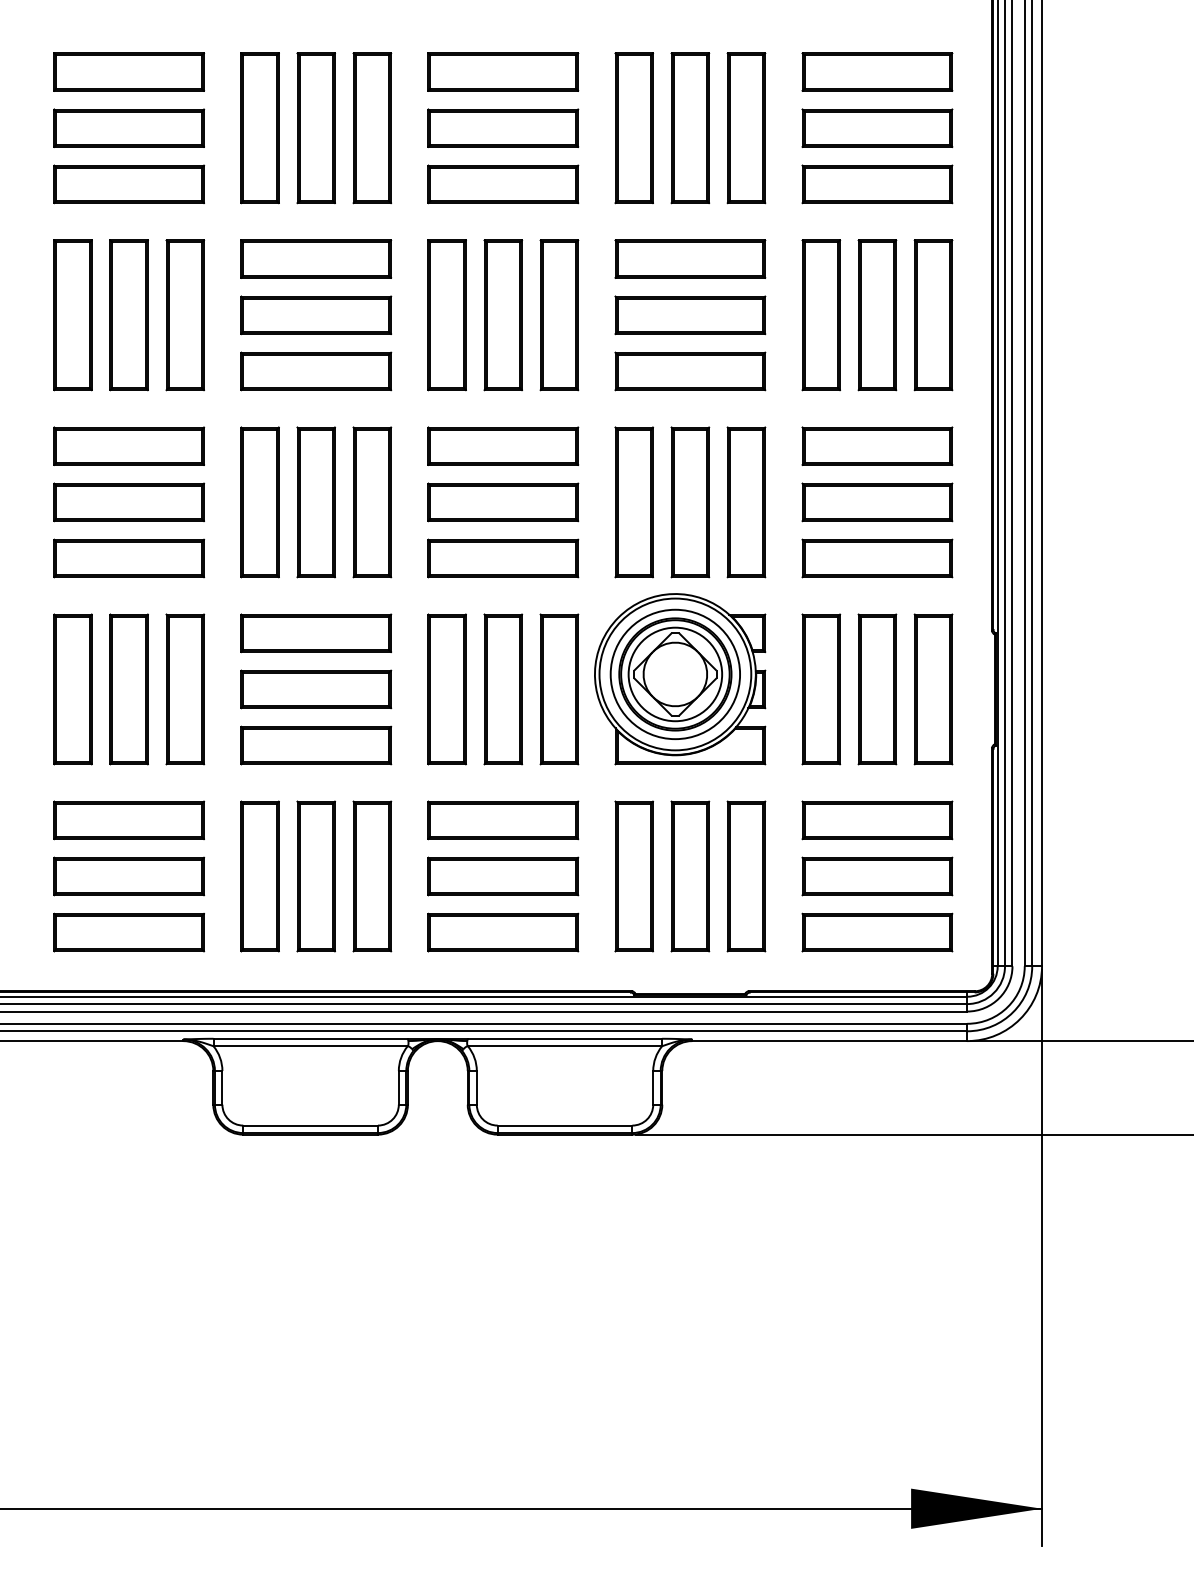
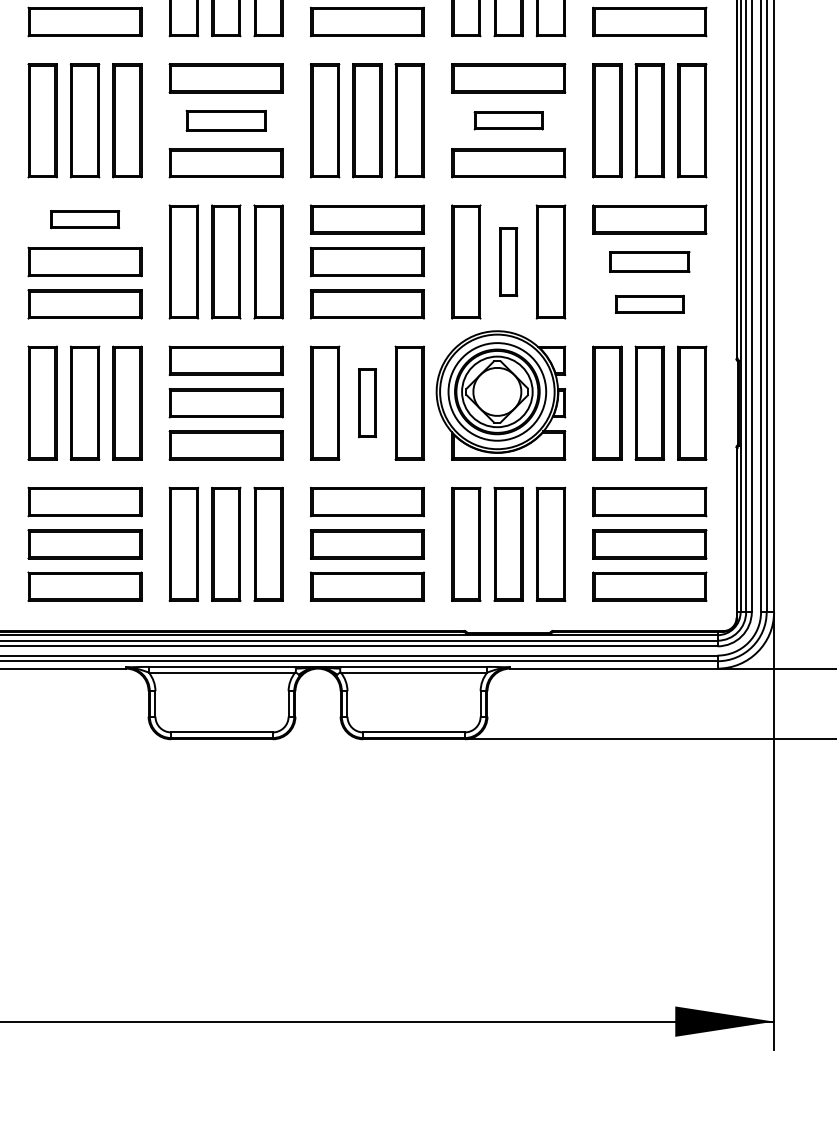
part: (316, 315) -> (226, 120), size x0.7
part: (690, 315) -> (508, 120), size x0.6
part: (129, 445) -> (85, 219), size x0.6
part: (690, 502) -> (508, 262), size x0.6
part: (877, 502) -> (649, 262), size x0.7
part: (877, 558) -> (649, 304), size x0.6
part: (503, 689) -> (367, 403), size x0.6

